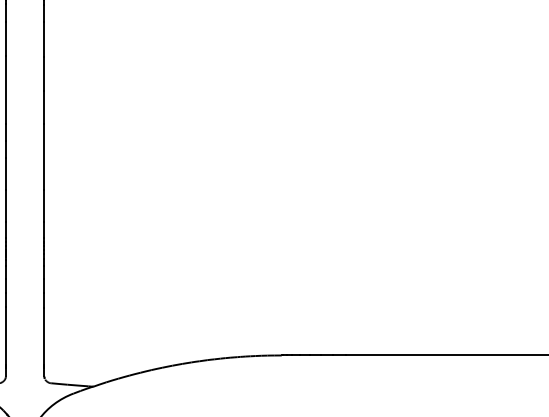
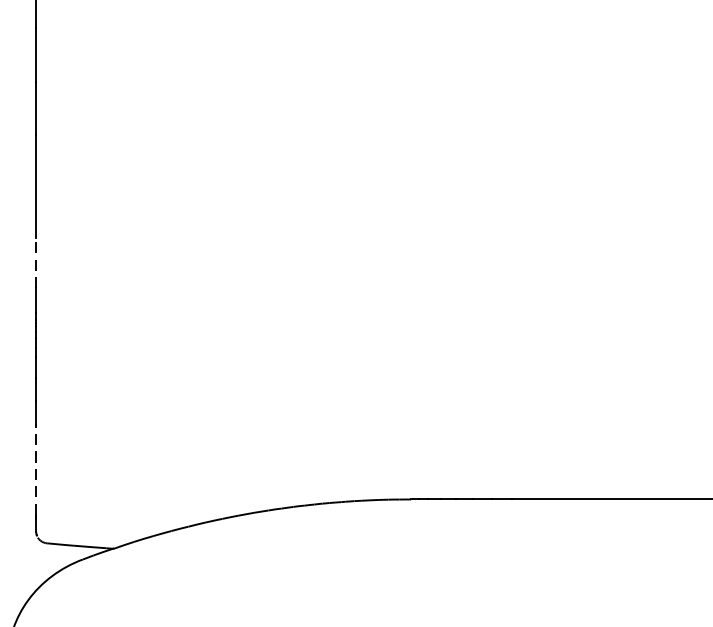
line: (44, 205) -> (36, 262), solid -> dashed
line: (44, 336) -> (36, 469), solid -> dashed

